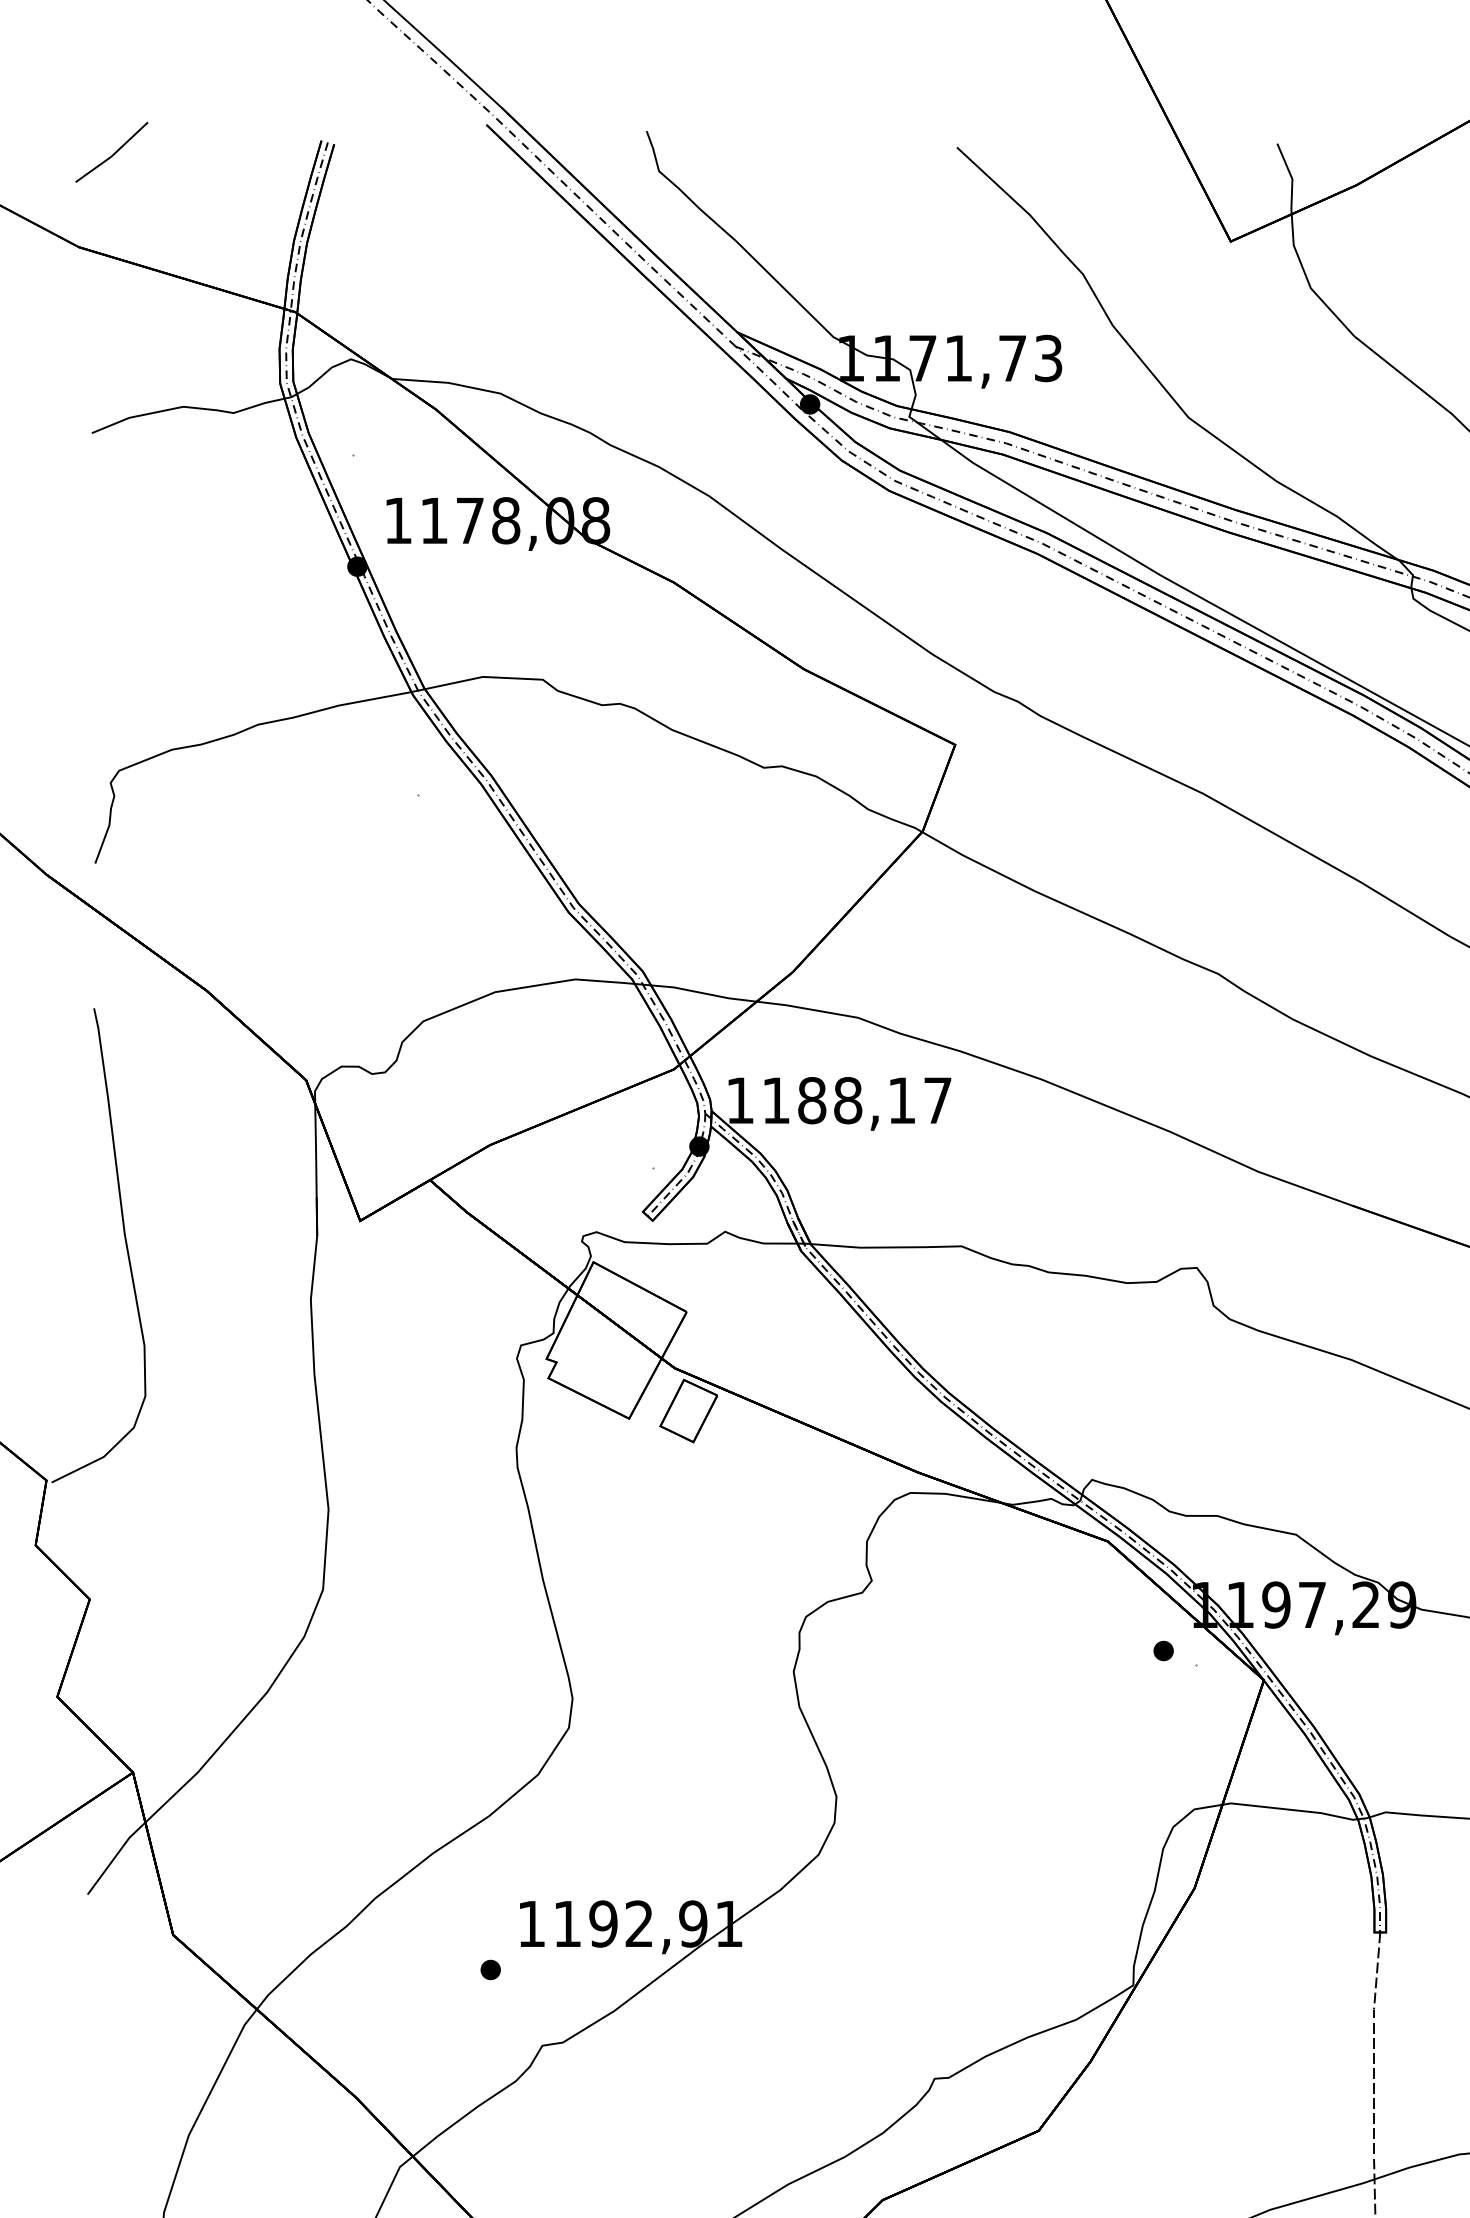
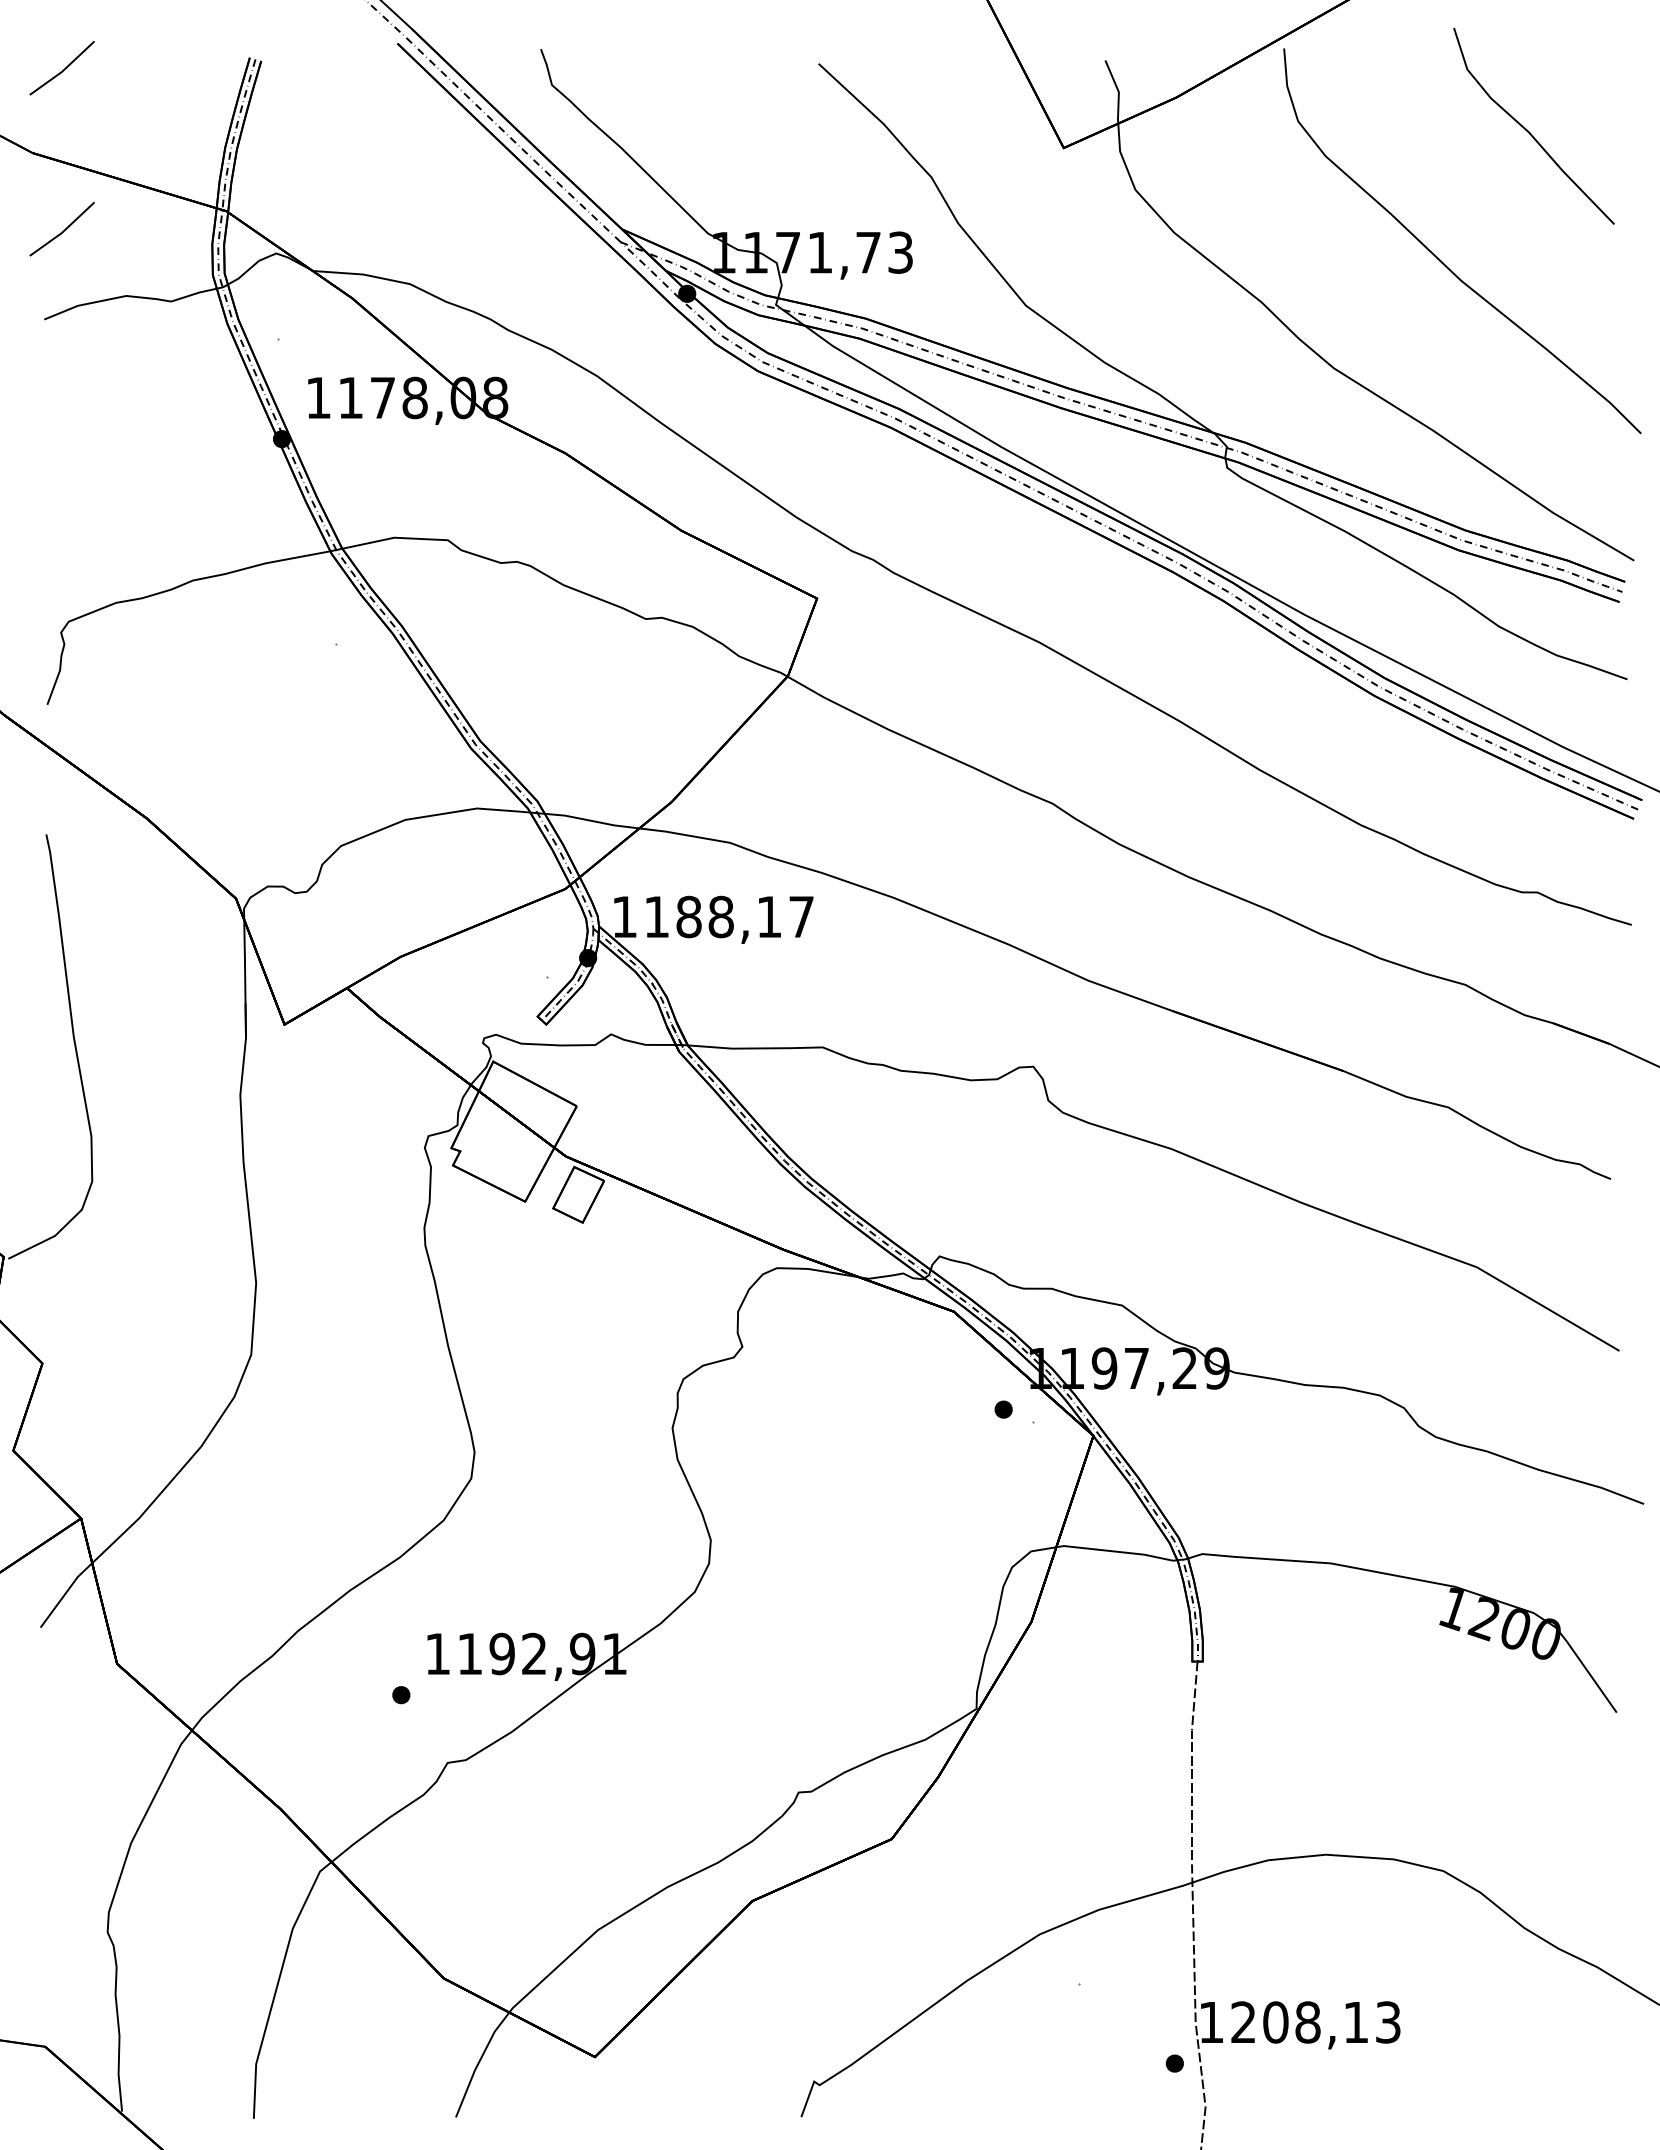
line: (113, 333) -> (63, 230), added

